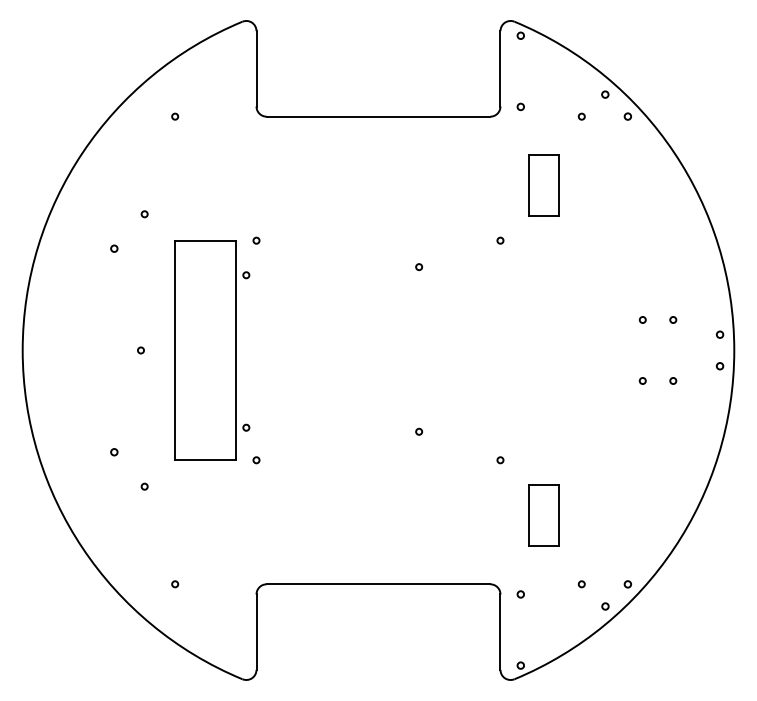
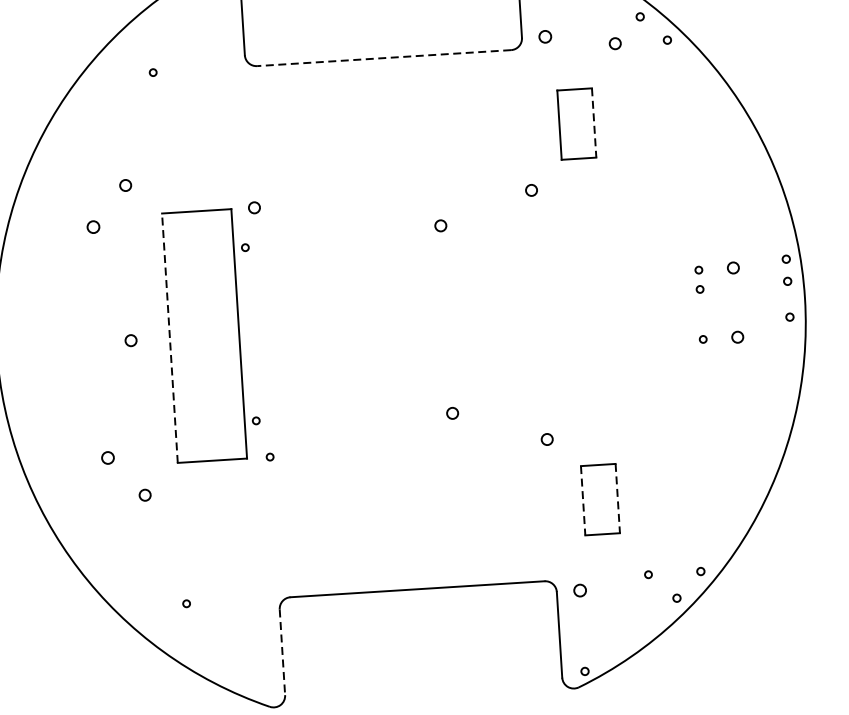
circle: (520, 106) -> (544, 36), size x1.6
line: (378, 116) -> (384, 57), solid -> dashed
circle: (581, 116) -> (614, 43), size x1.6
line: (559, 185) -> (594, 123), solid -> dashed
circle: (144, 214) -> (125, 185), size x1.6
circle: (256, 240) -> (254, 207), size x1.6
circle: (500, 240) -> (531, 190), size x1.6
circle: (114, 248) -> (93, 226), size x1.6
circle: (419, 267) -> (441, 226), size x1.6
circle: (719, 315) -> (785, 259), added
circle: (673, 319) -> (733, 267), size x1.6
circle: (642, 336) -> (699, 288), added
circle: (140, 350) -> (130, 340), size x1.6
line: (175, 350) -> (170, 338), solid -> dashed
circle: (673, 380) -> (738, 336), size x1.6
circle: (419, 431) -> (453, 412), size x1.6
circle: (114, 452) -> (108, 458), size x1.6
circle: (500, 460) -> (547, 439), size x1.6
circle: (144, 486) -> (144, 494), size x1.6
line: (528, 516) -> (583, 501), solid -> dashed
line: (559, 516) -> (618, 499), solid -> dashed
circle: (520, 594) -> (579, 590), size x1.6
line: (256, 632) -> (282, 652), solid -> dashed

